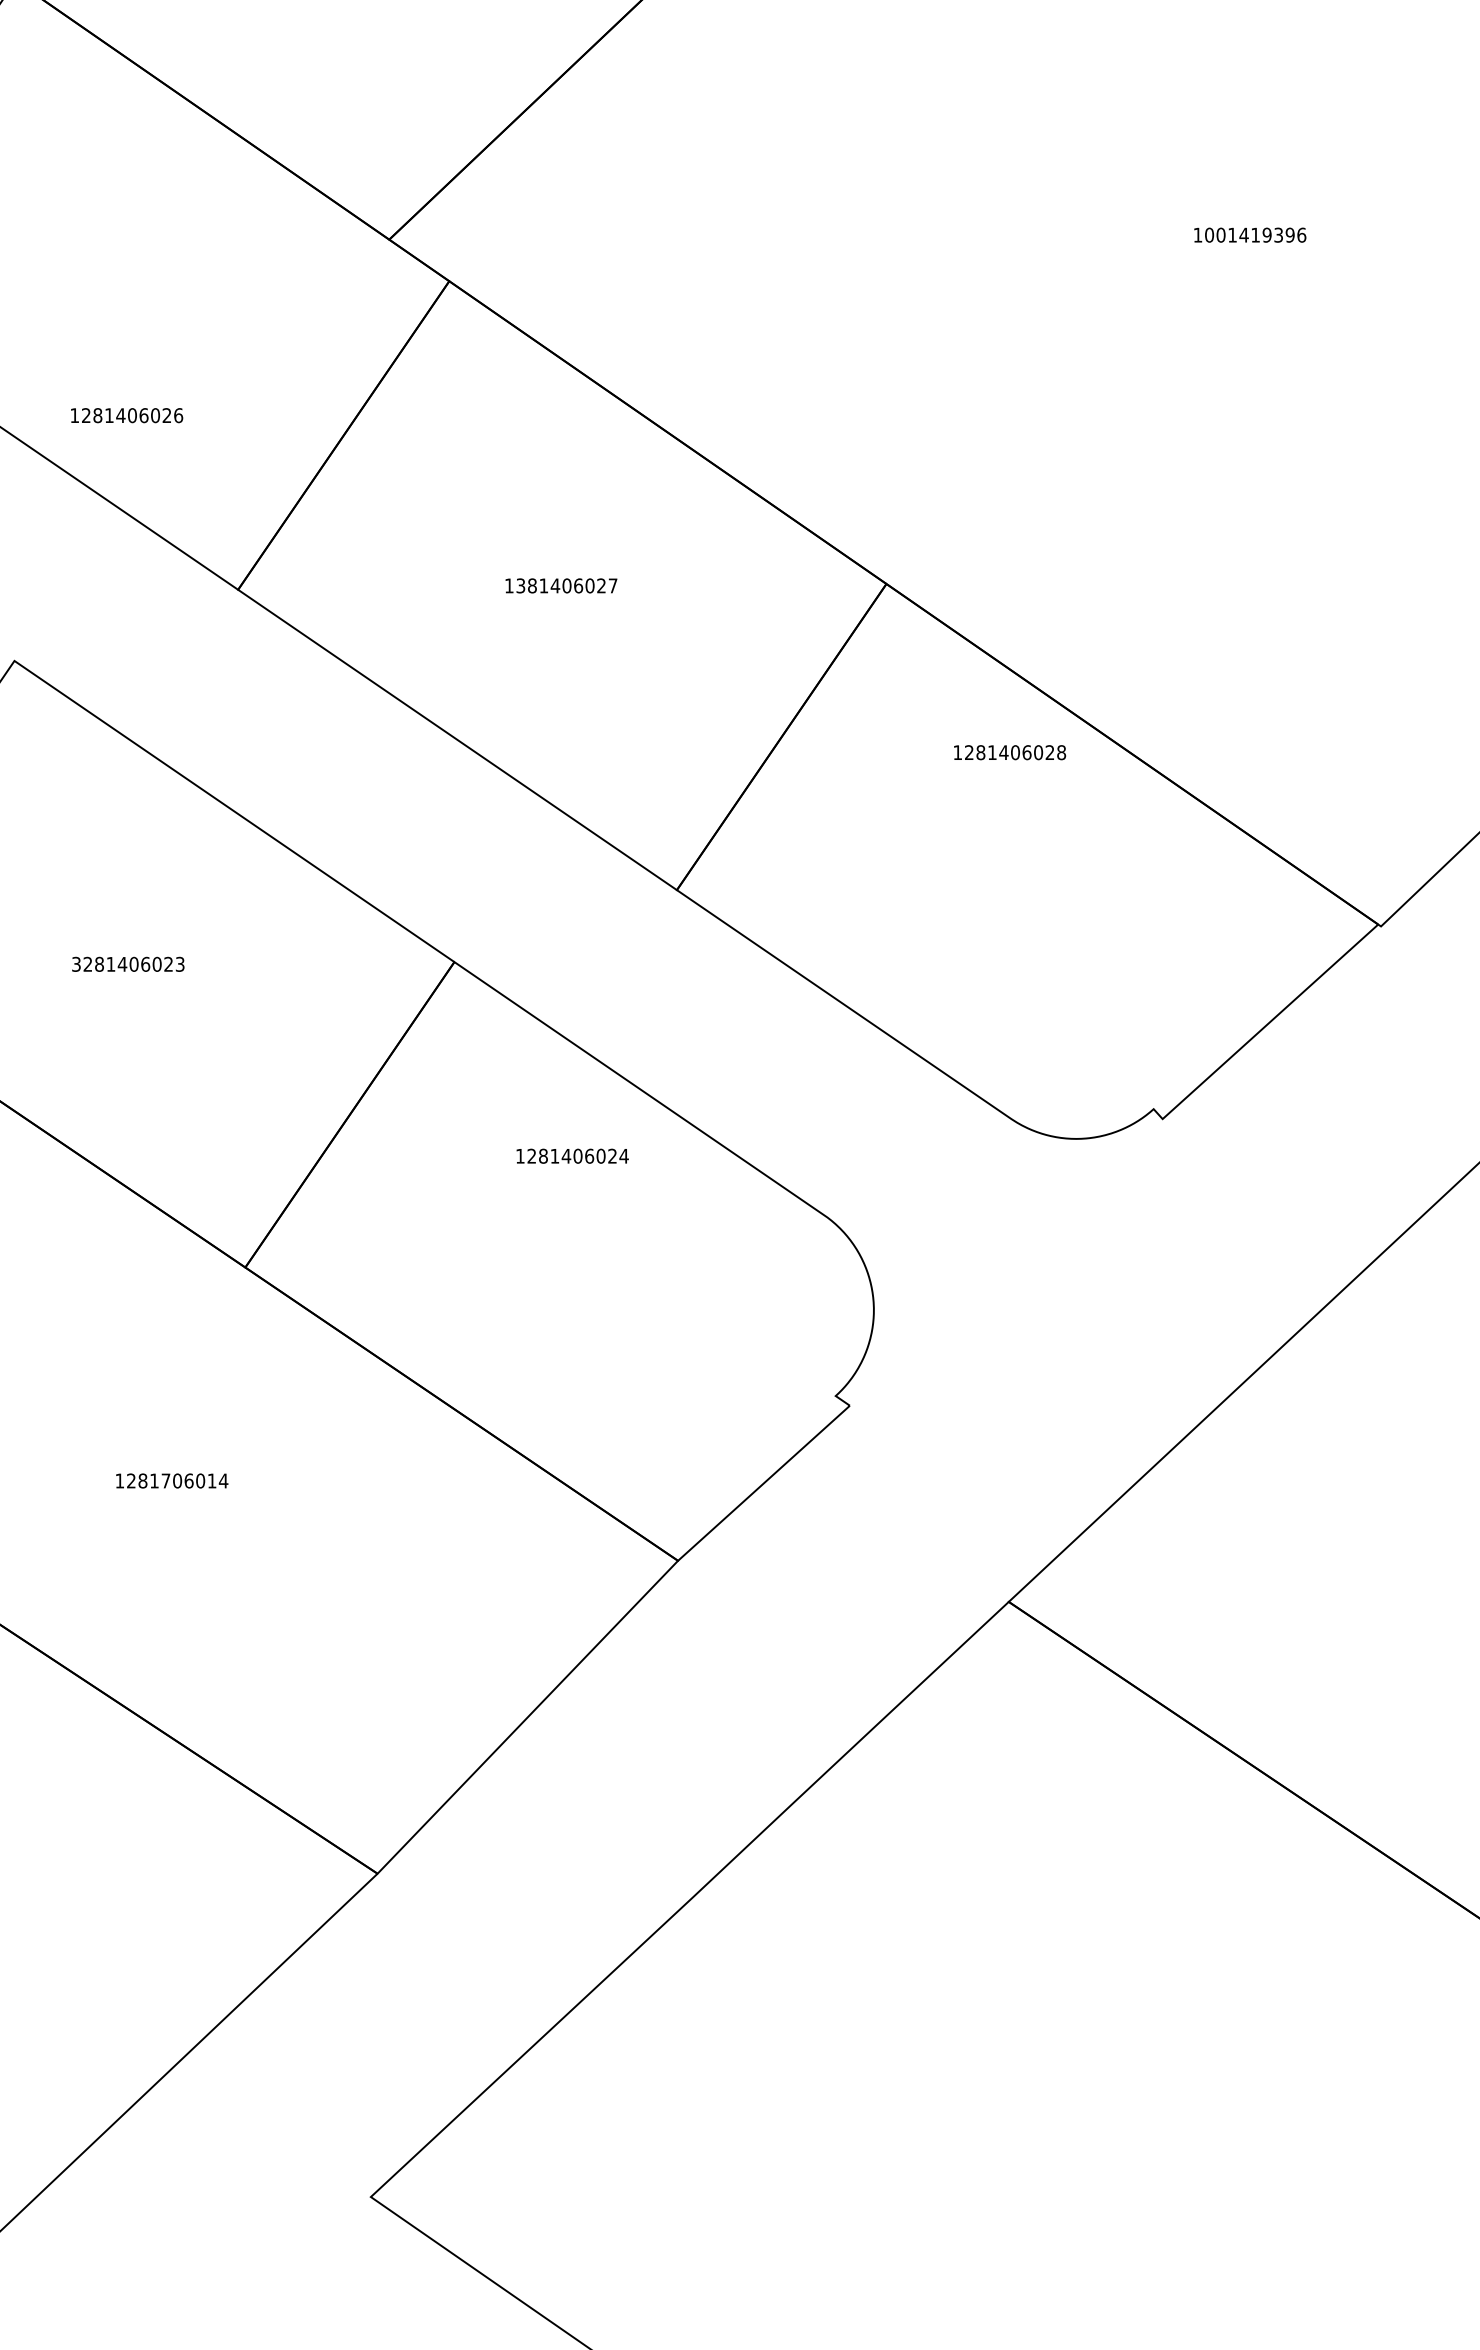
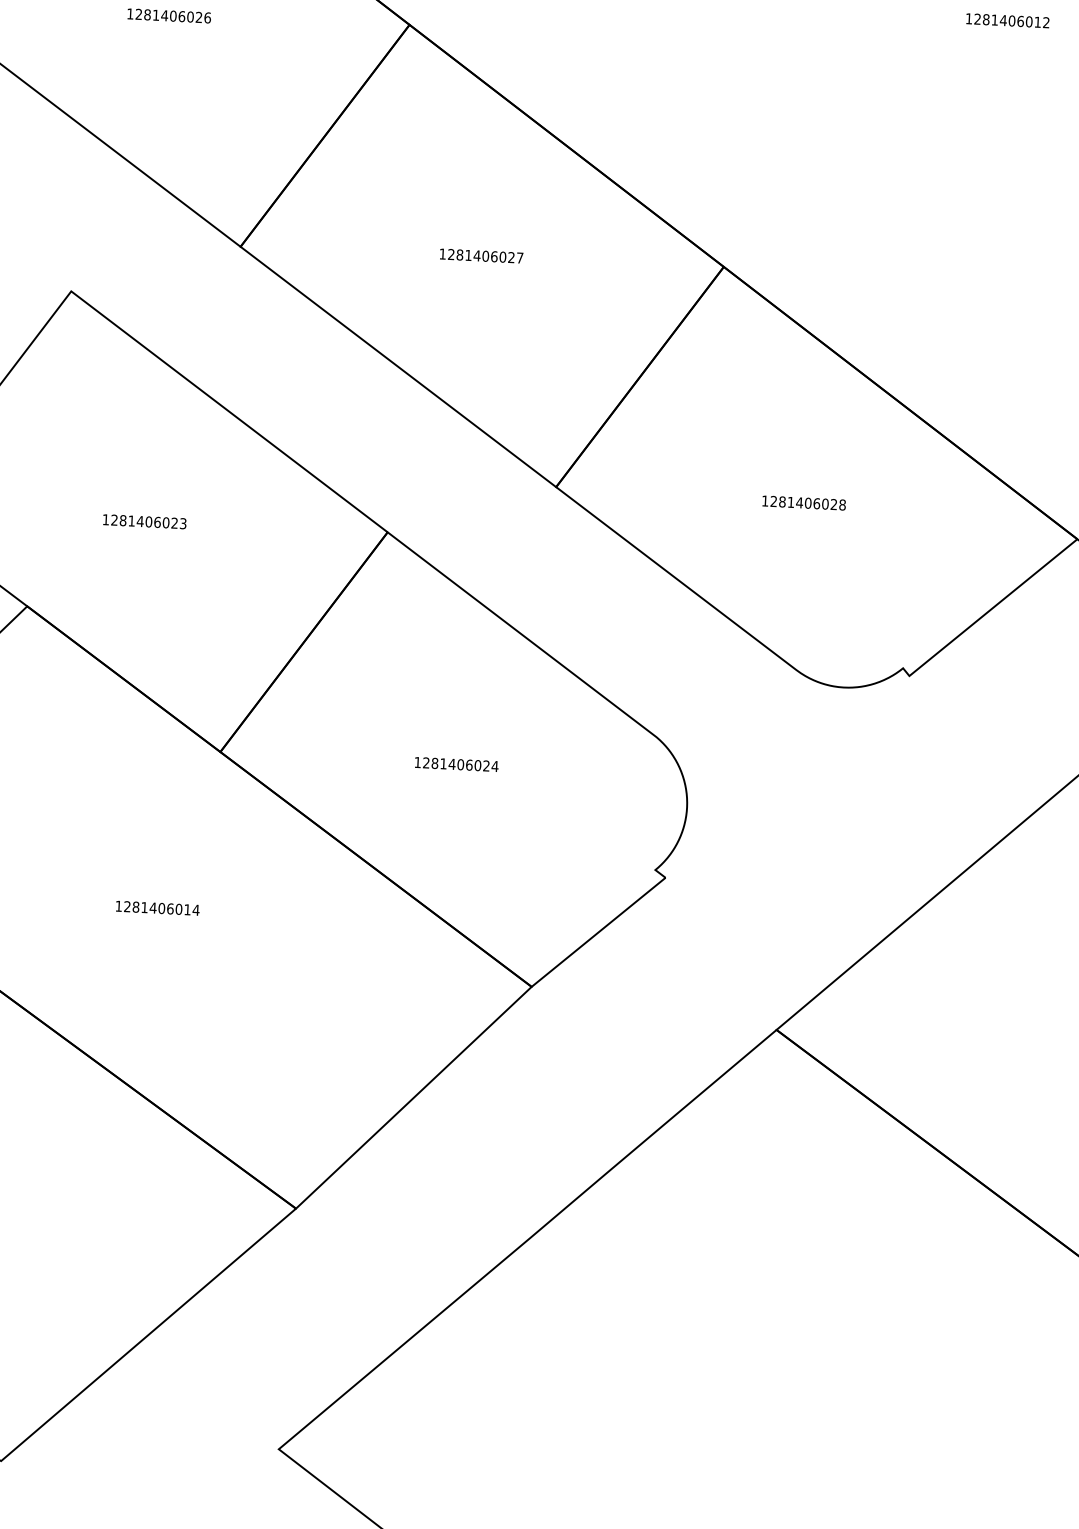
text: (1255, 234) -> (1011, 20), 1001419396 -> 1281406012
text: (127, 415) -> (169, 15), moved
text: (520, 585) -> (451, 254), 1381406027 -> 1281406027
text: (1010, 752) -> (804, 502), moved
text: (76, 963) -> (106, 519), 3281406023 -> 1281406023
text: (572, 1155) -> (456, 763), moved
text: (165, 1480) -> (152, 907), 1281706014 -> 1281406014

